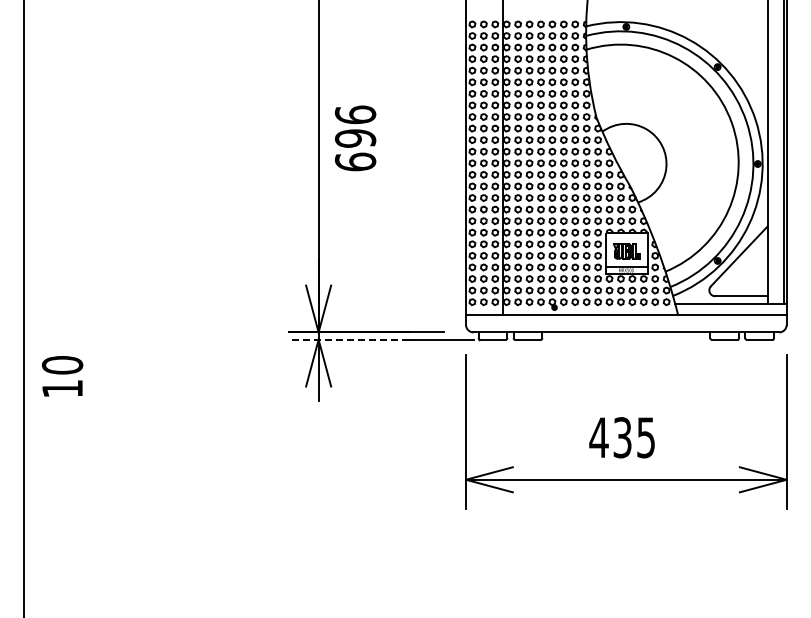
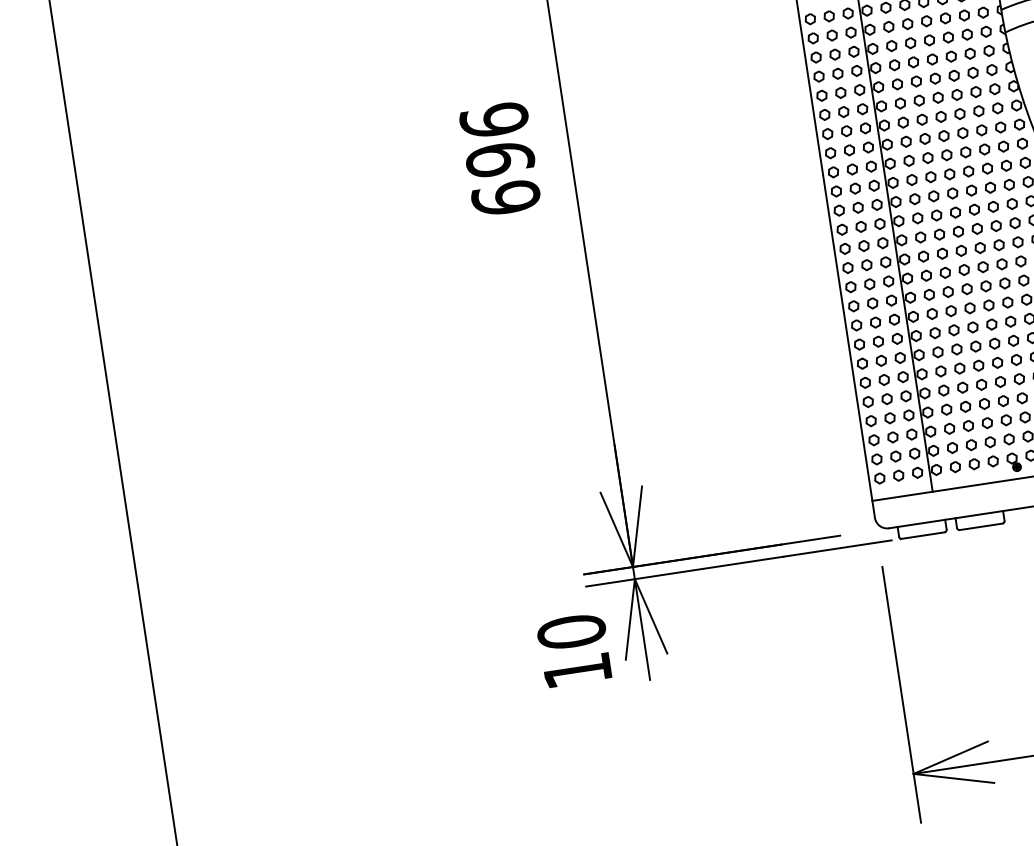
text: (355, 138) -> (500, 159), moved
line: (348, 339) -> (684, 571), dashed -> solid
text: (62, 376) -> (574, 650), moved

